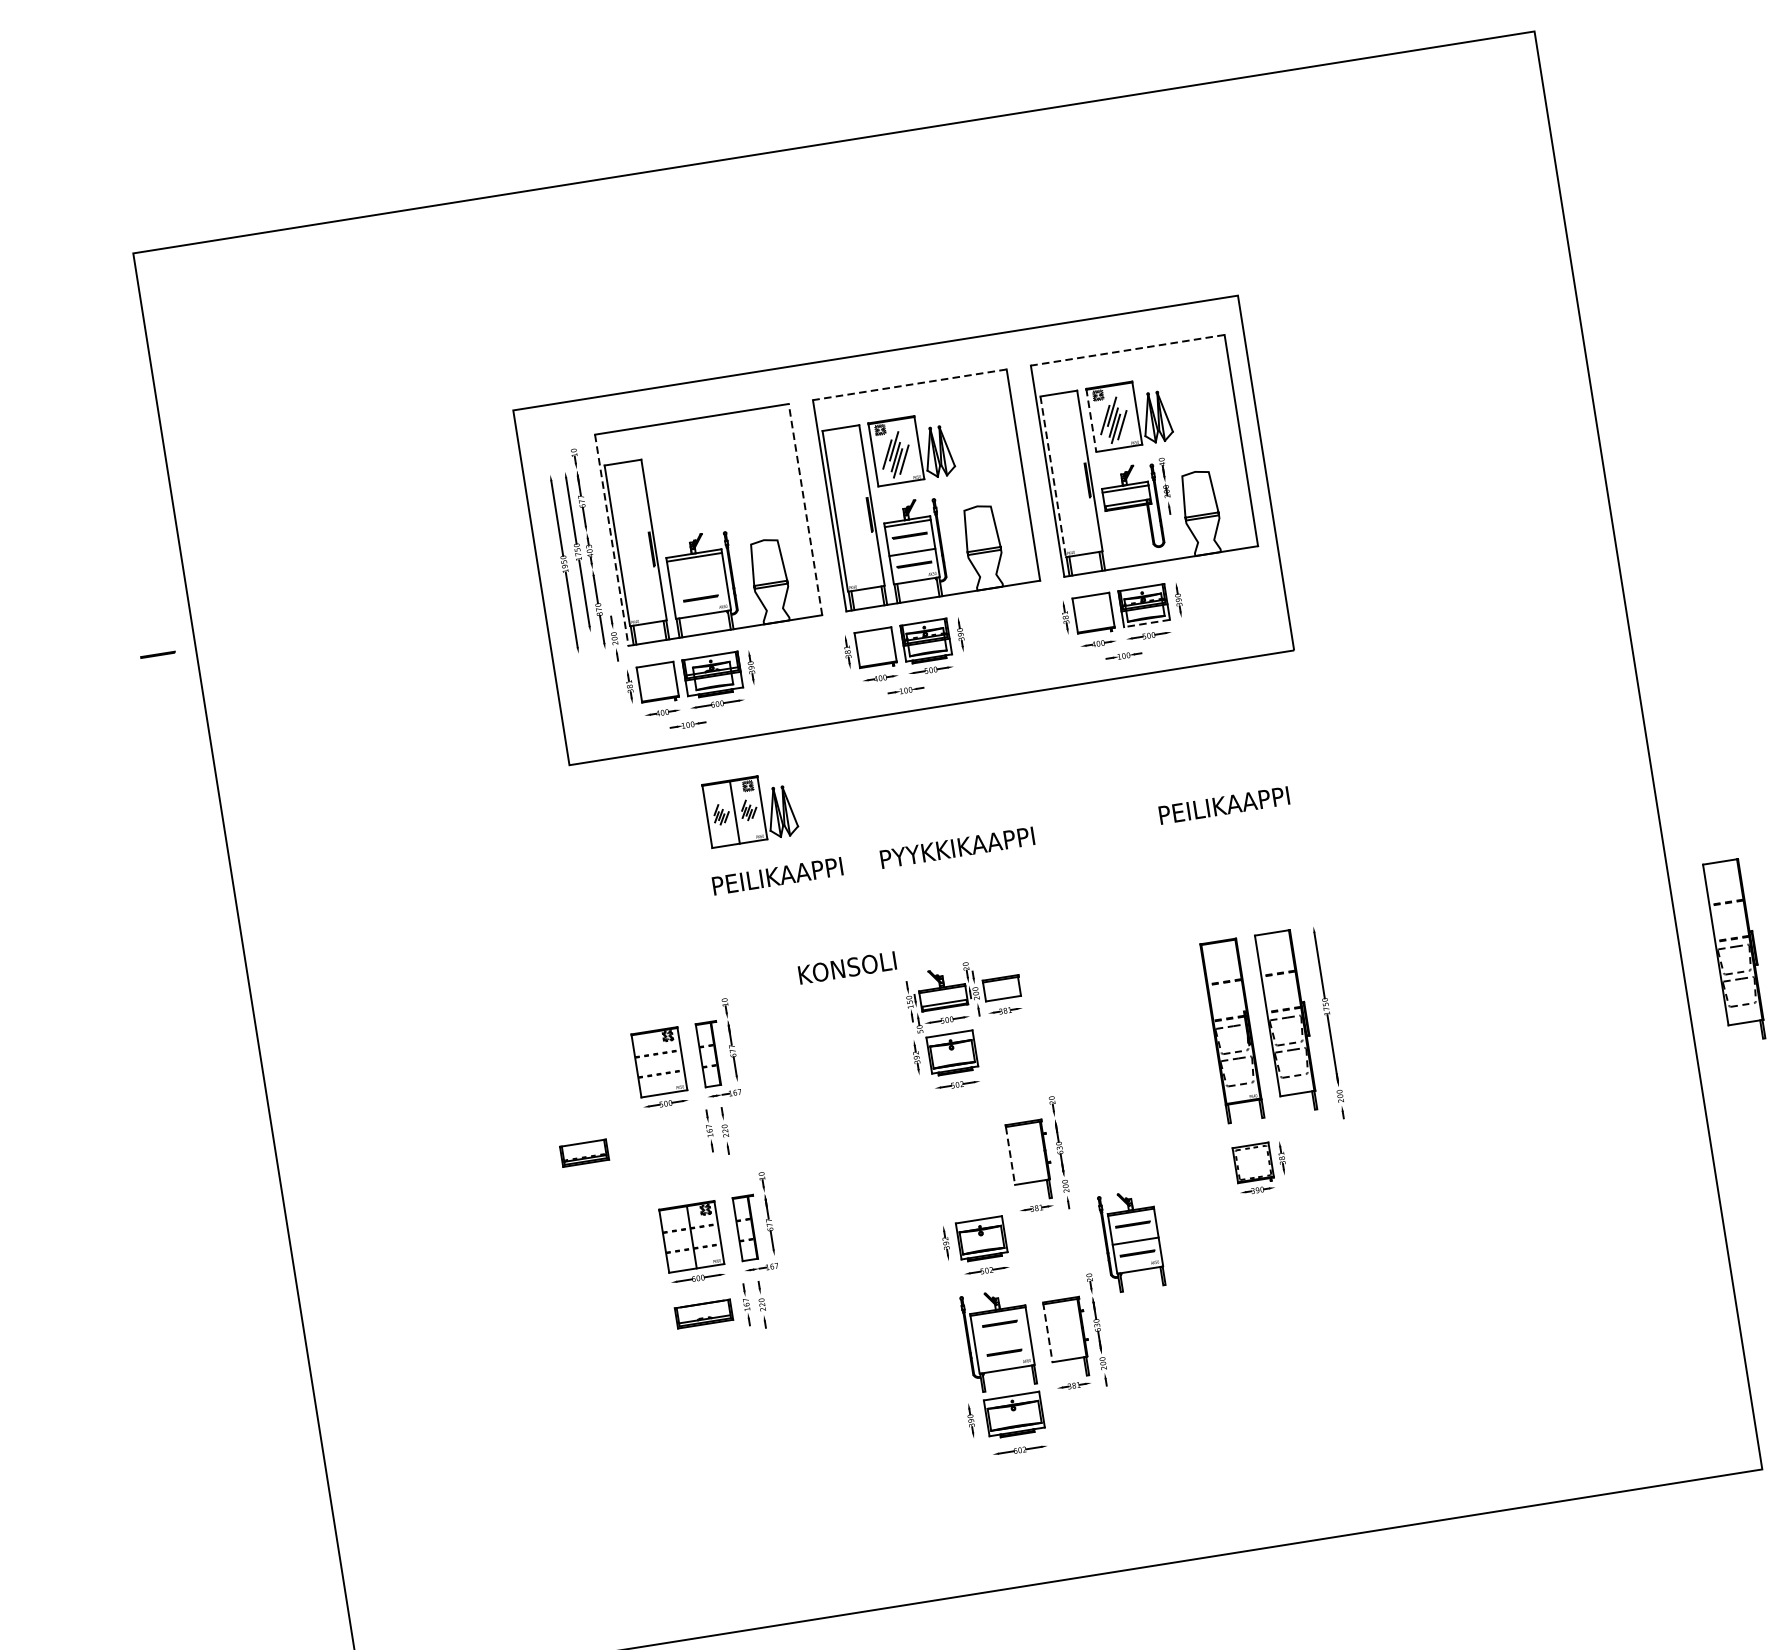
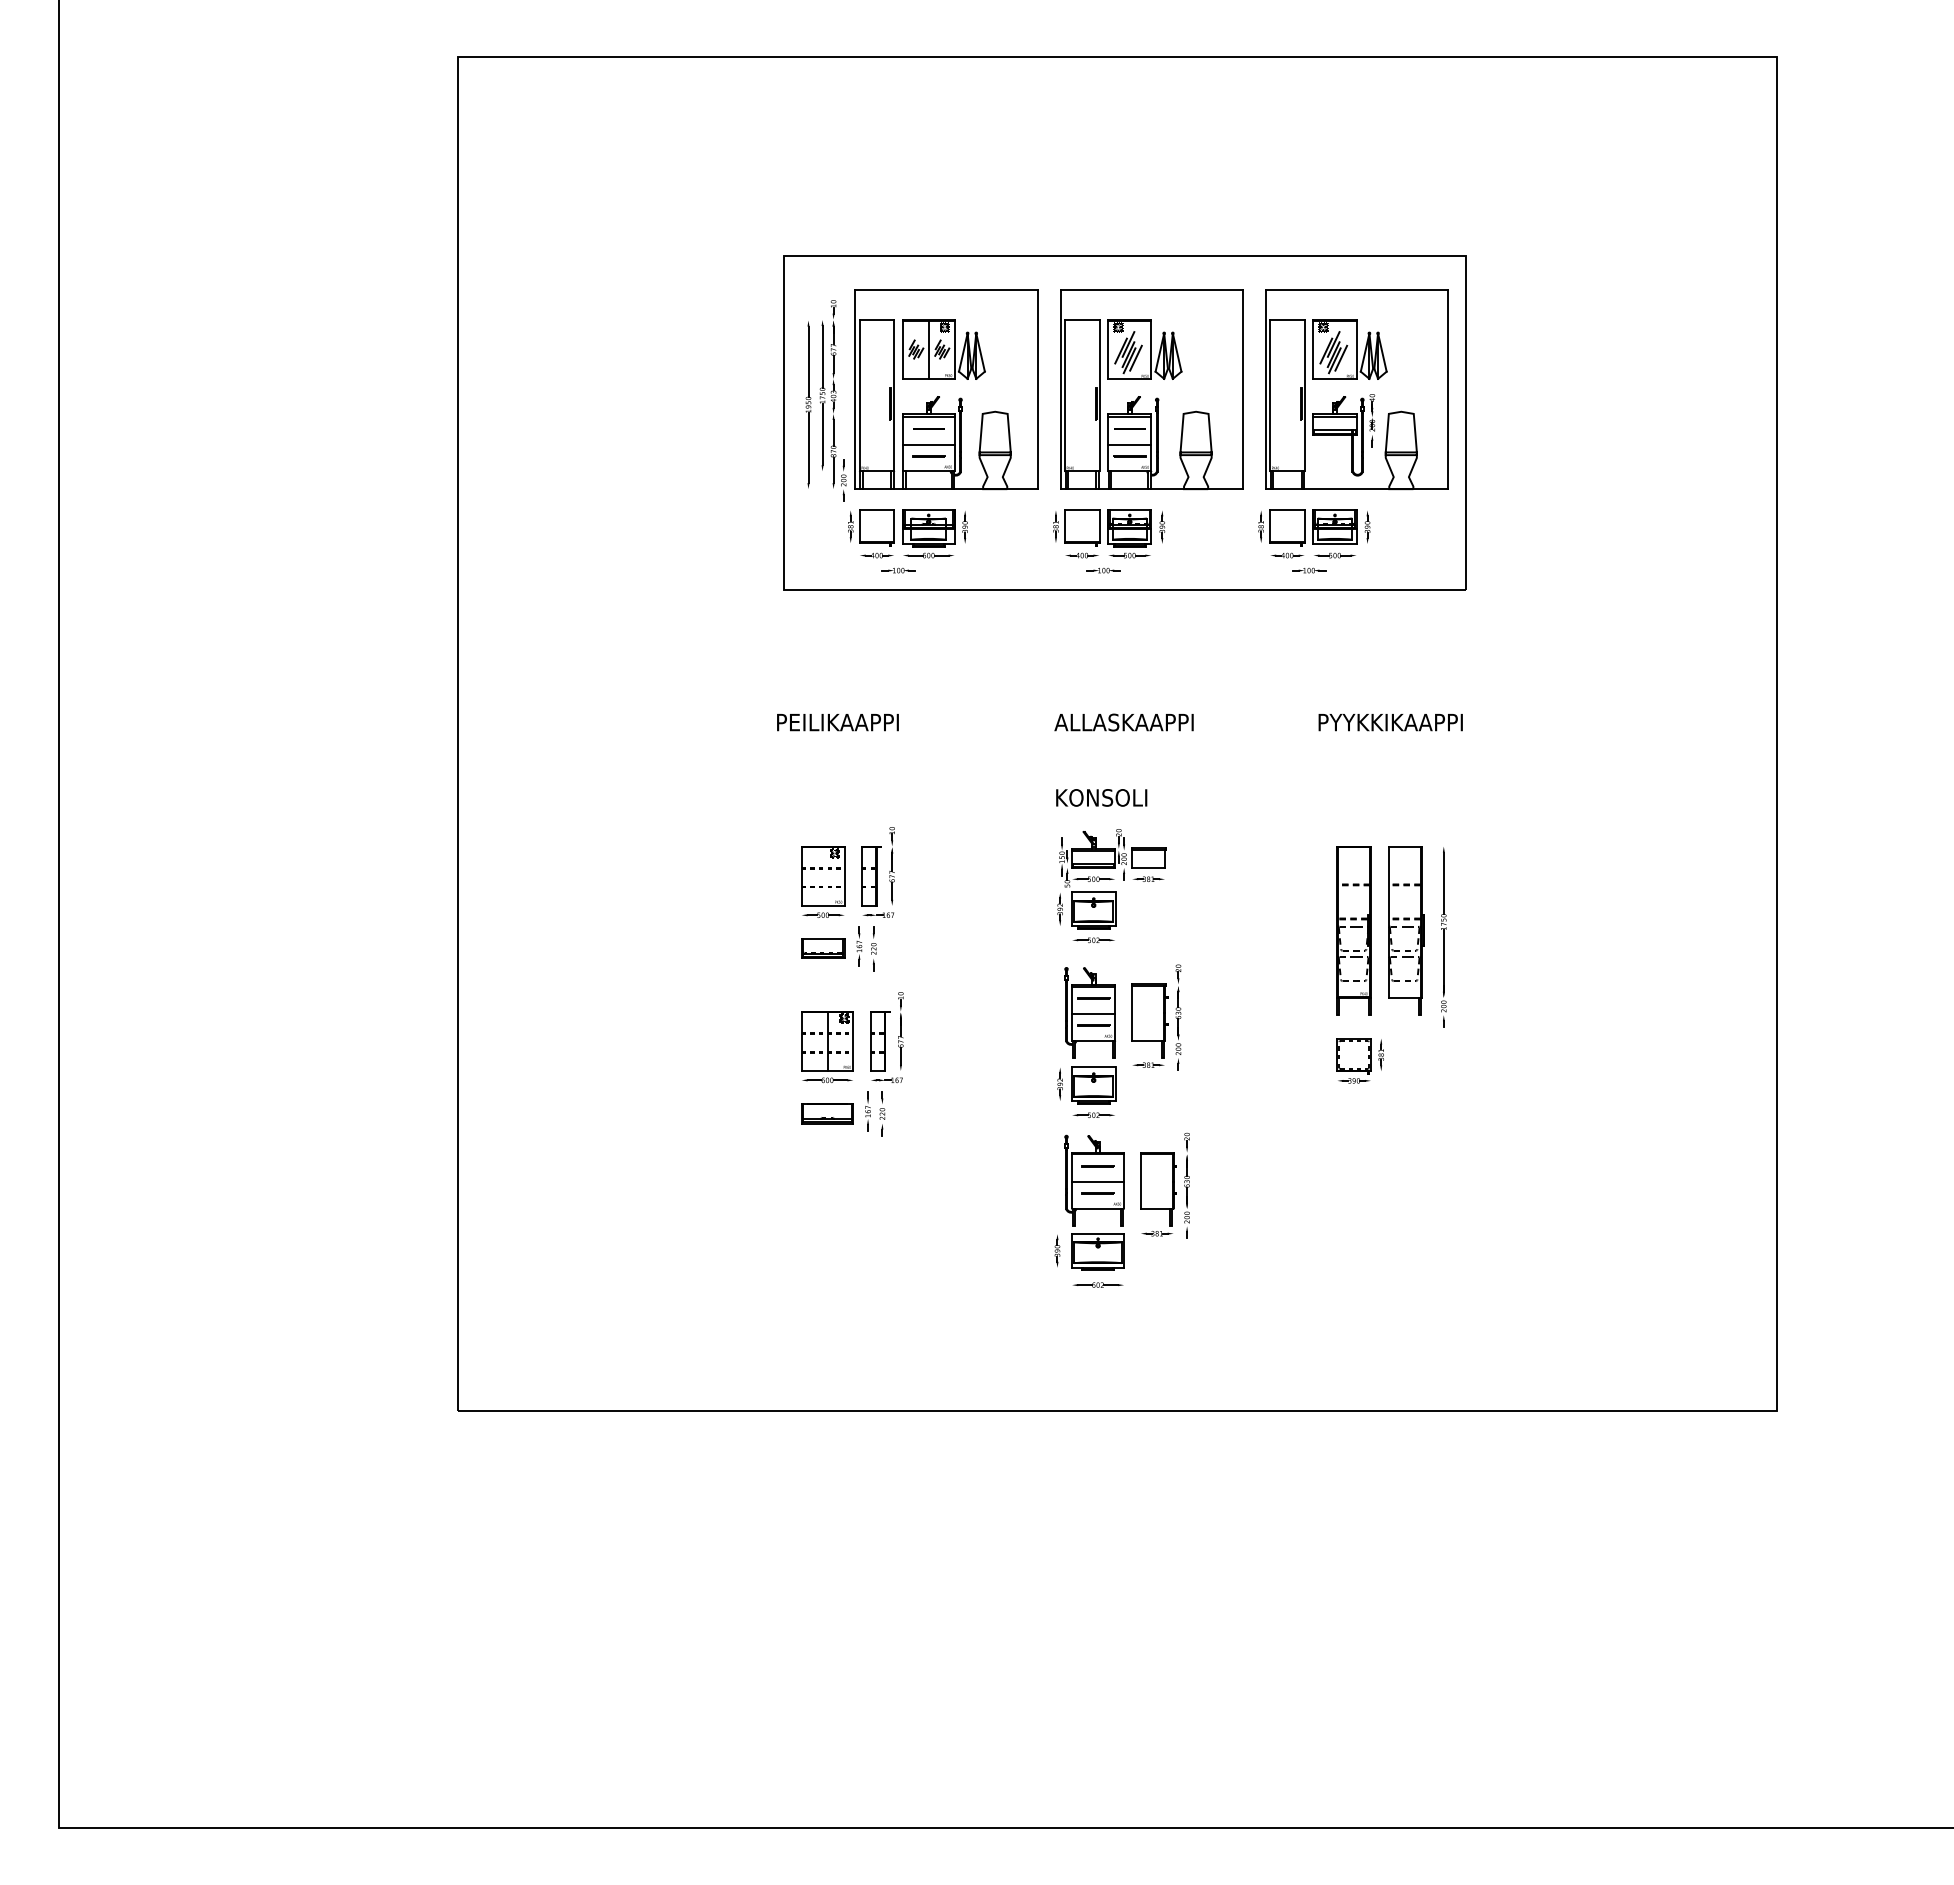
line: (1127, 350) -> (1356, 290), dashed -> solid
line: (909, 385) -> (1151, 290), dashed -> solid
line: (1091, 420) -> (1313, 349), dashed -> solid
line: (1053, 476) -> (1270, 395), dashed -> solid
line: (805, 509) -> (1037, 389), dashed -> solid
line: (612, 541) -> (855, 390), dashed -> solid
line: (698, 586) -> (928, 444), added
line: (1147, 623) -> (1335, 544), dashed -> solid
line: (157, 654) -> (928, 428), moved
text: (1241, 802) -> (1395, 722), PEILIKAAPPI -> PYYKKIKAAPPI
part: (750, 809) -> (943, 349), moved
text: (956, 847) -> (1127, 722), PYYKKIKAAPPI -> ALLASKAAPPI
text: (777, 876) -> (837, 722), moved
part: (1736, 950) -> (1828, 930), removed
text: (847, 967) -> (1101, 797), moved
part: (584, 1152) -> (823, 948), moved
line: (1010, 1156) -> (1132, 1013), dashed -> solid
part: (1130, 1240) -> (1089, 1012), moved
line: (1047, 1333) -> (1140, 1181), dashed -> solid
line: (1002, 1340) -> (1097, 1181), added

